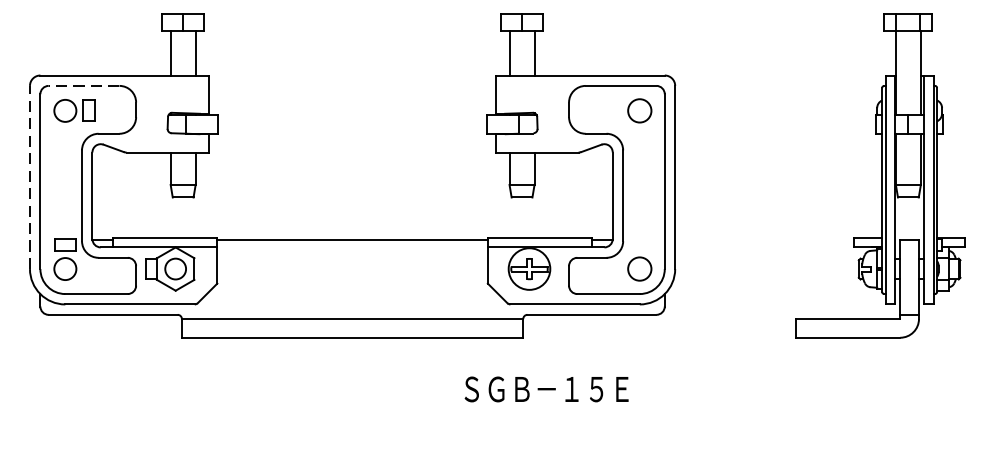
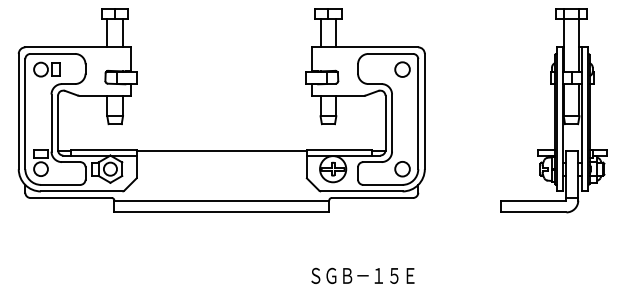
line: (83, 85) -> (52, 53), dashed -> solid
line: (29, 177) -> (18, 111), dashed -> solid
text: (545, 388) -> (362, 275), moved

